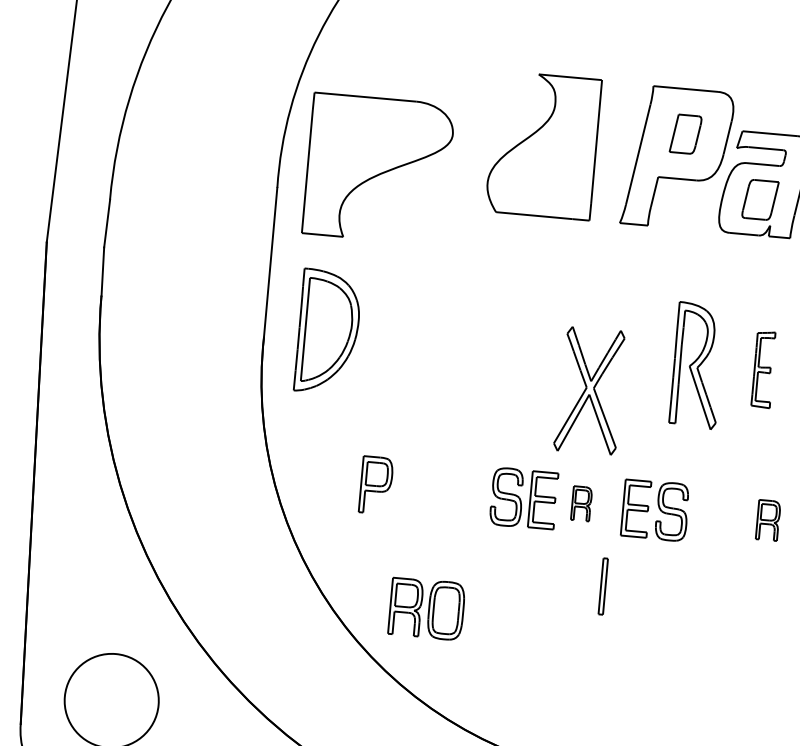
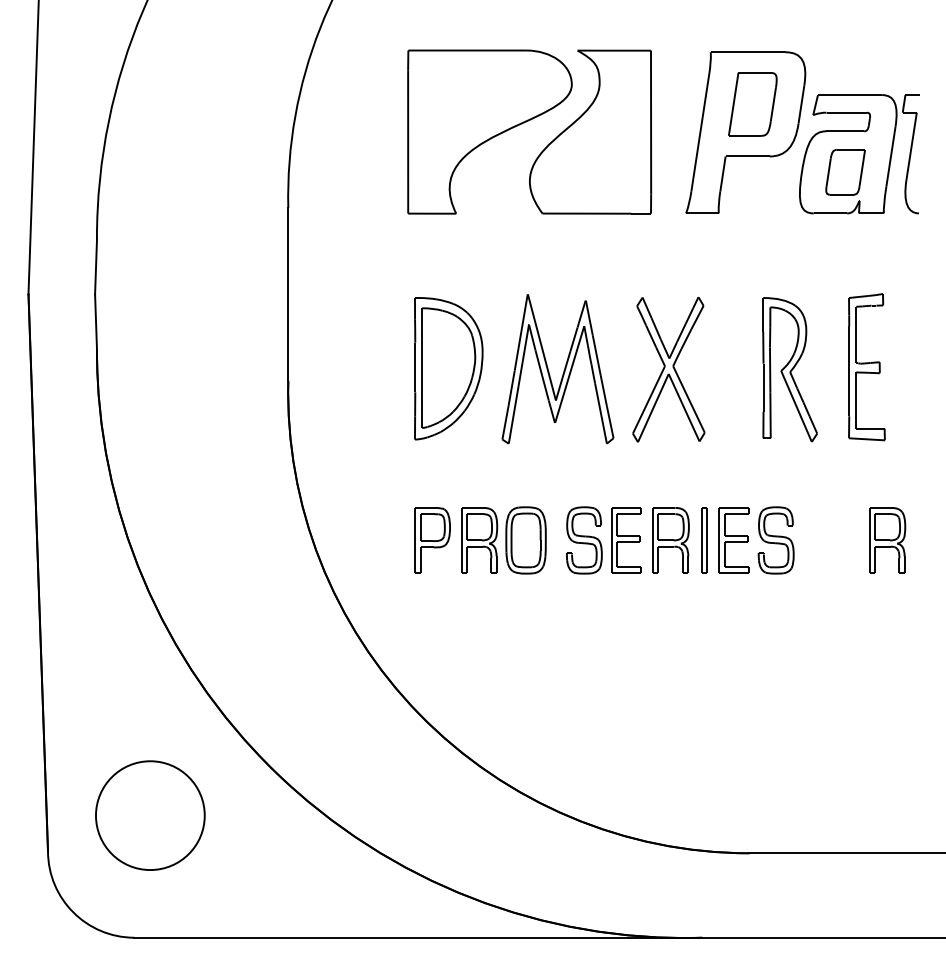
part: (685, 134) -> (752, 104), size x1.43
part: (378, 168) -> (489, 131), moved
part: (328, 331) -> (448, 368), moved
part: (502, 349) -> (563, 370), added
part: (763, 369) -> (866, 367), size x1.67
part: (589, 390) -> (668, 369), moved
part: (581, 503) -> (670, 540), size x1.67
part: (768, 520) -> (887, 540), size x1.43
part: (603, 586) -> (704, 540), moved
part: (426, 609) -> (503, 540), moved

